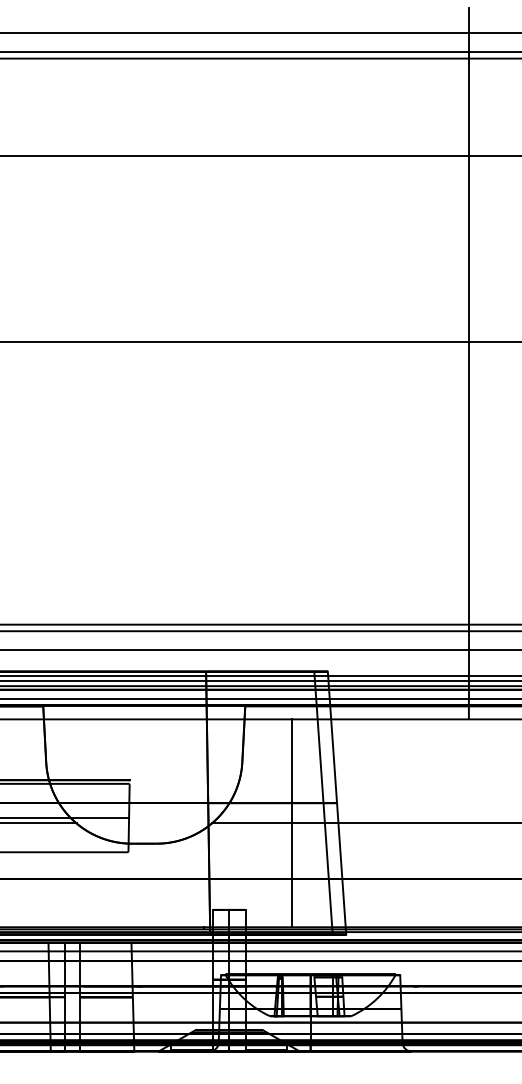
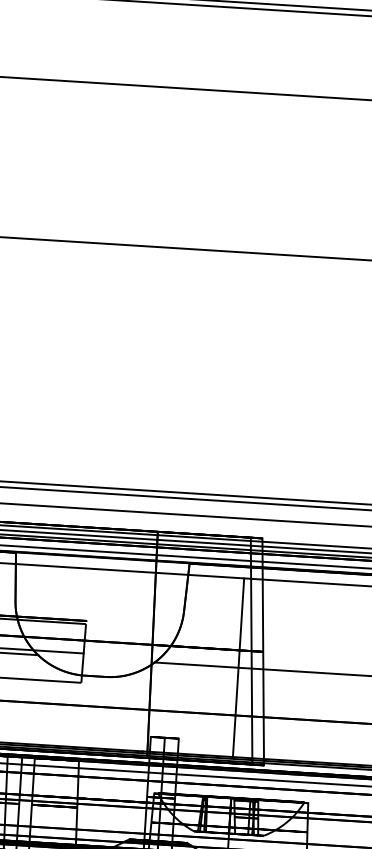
line: (291, 823) -> (238, 667), moved

